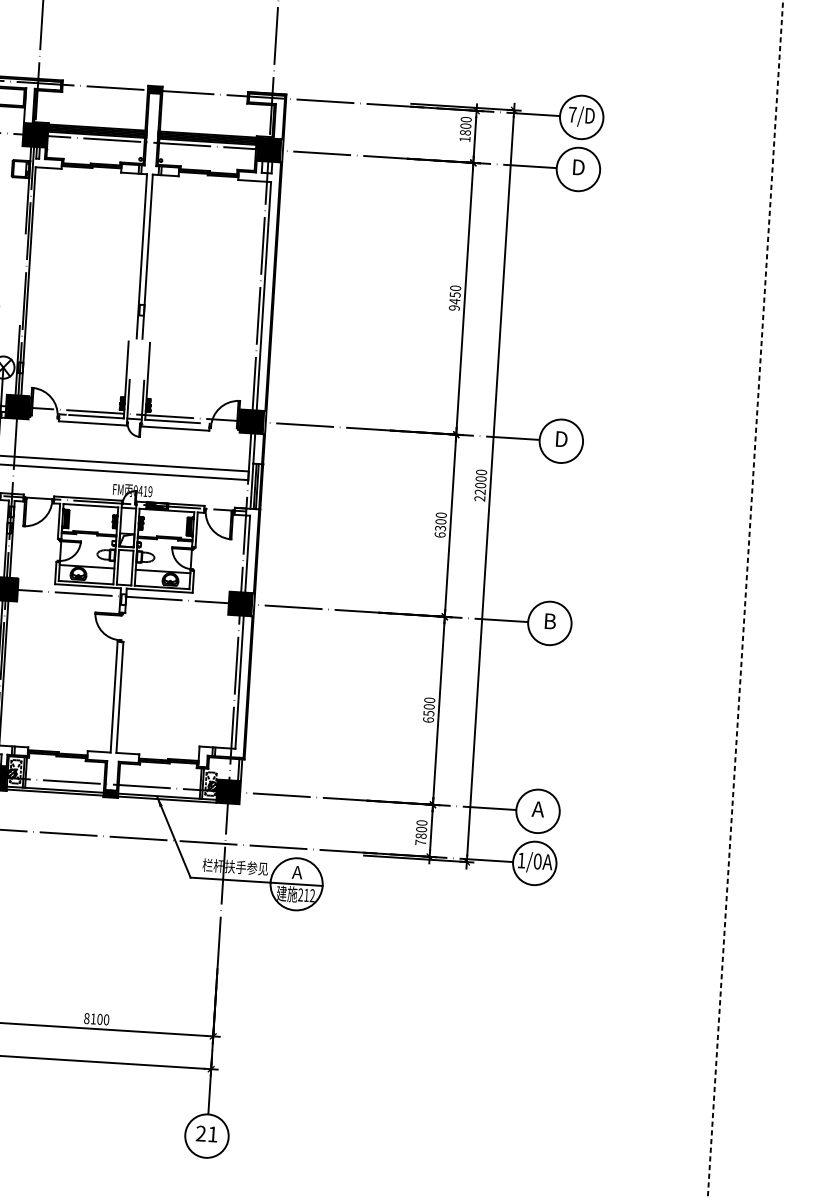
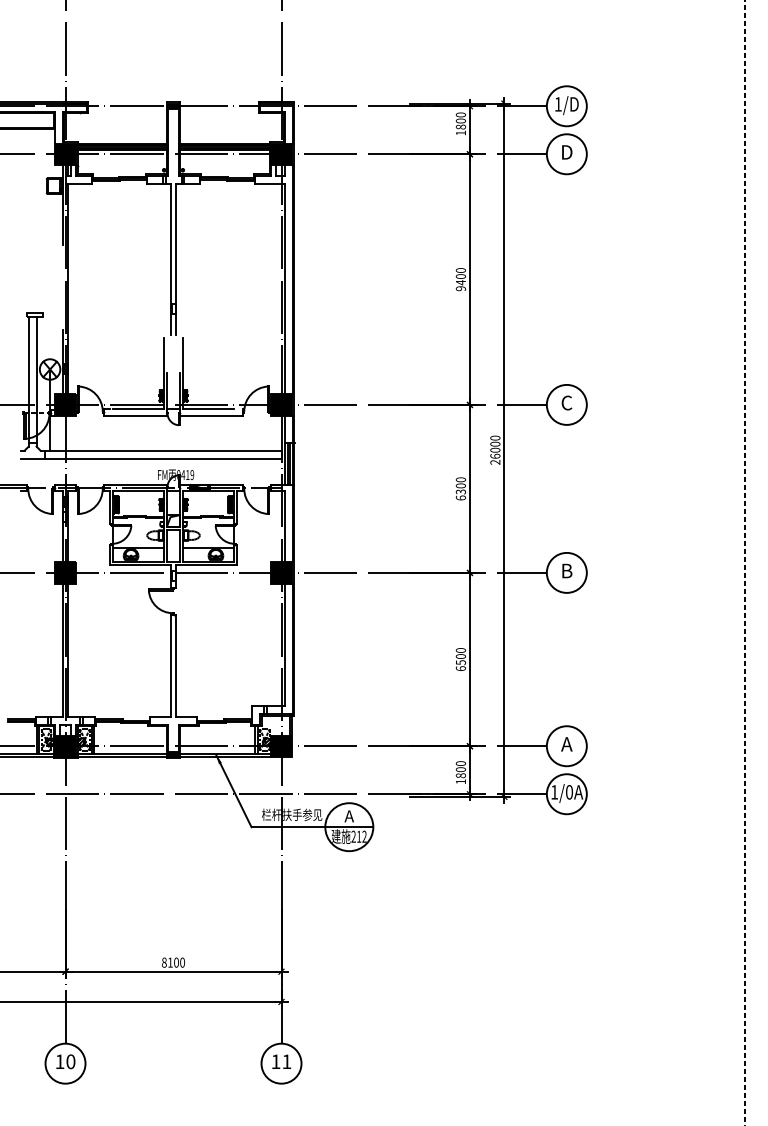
text: (571, 114) -> (557, 104), 7/D -> 1/D
text: (454, 294) -> (460, 276), 9450 -> 9400
text: (561, 438) -> (566, 402), D -> C
text: (480, 491) -> (495, 455), 22000 -> 26000
text: (420, 842) -> (460, 781), 7800 -> 1800
text: (200, 1133) -> (275, 1061), 21 -> 11

